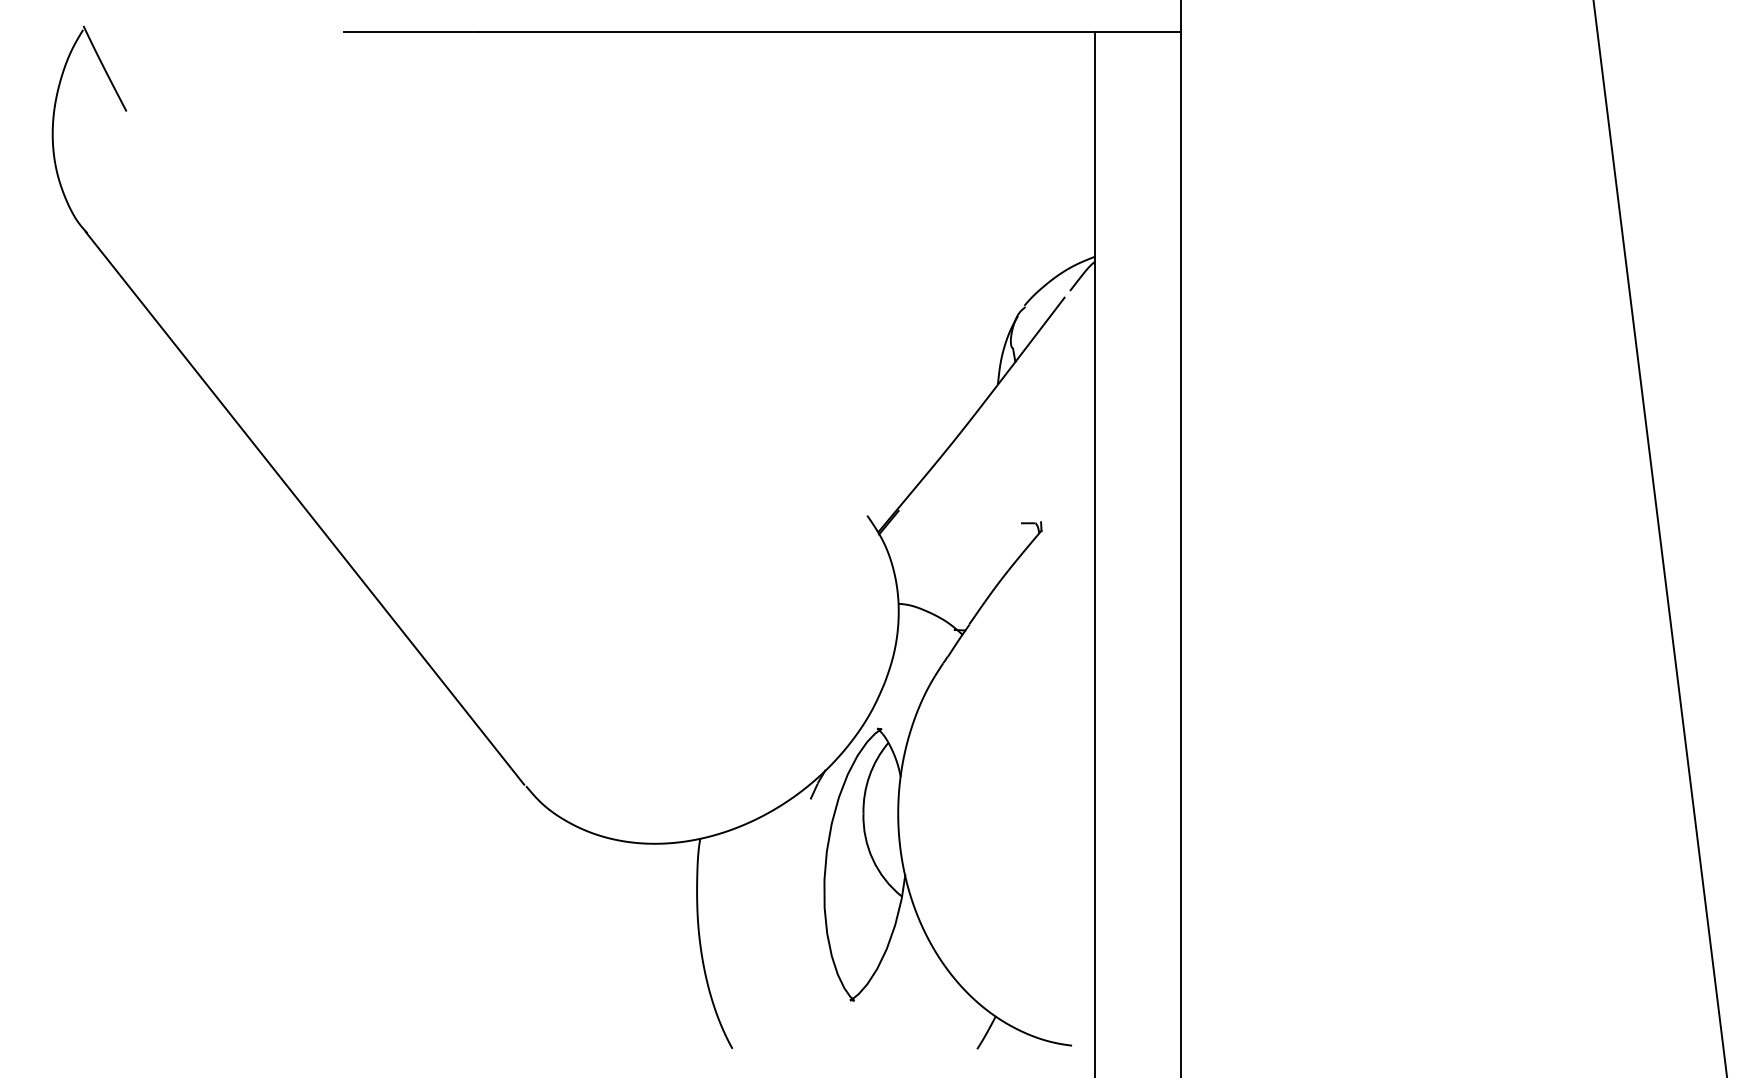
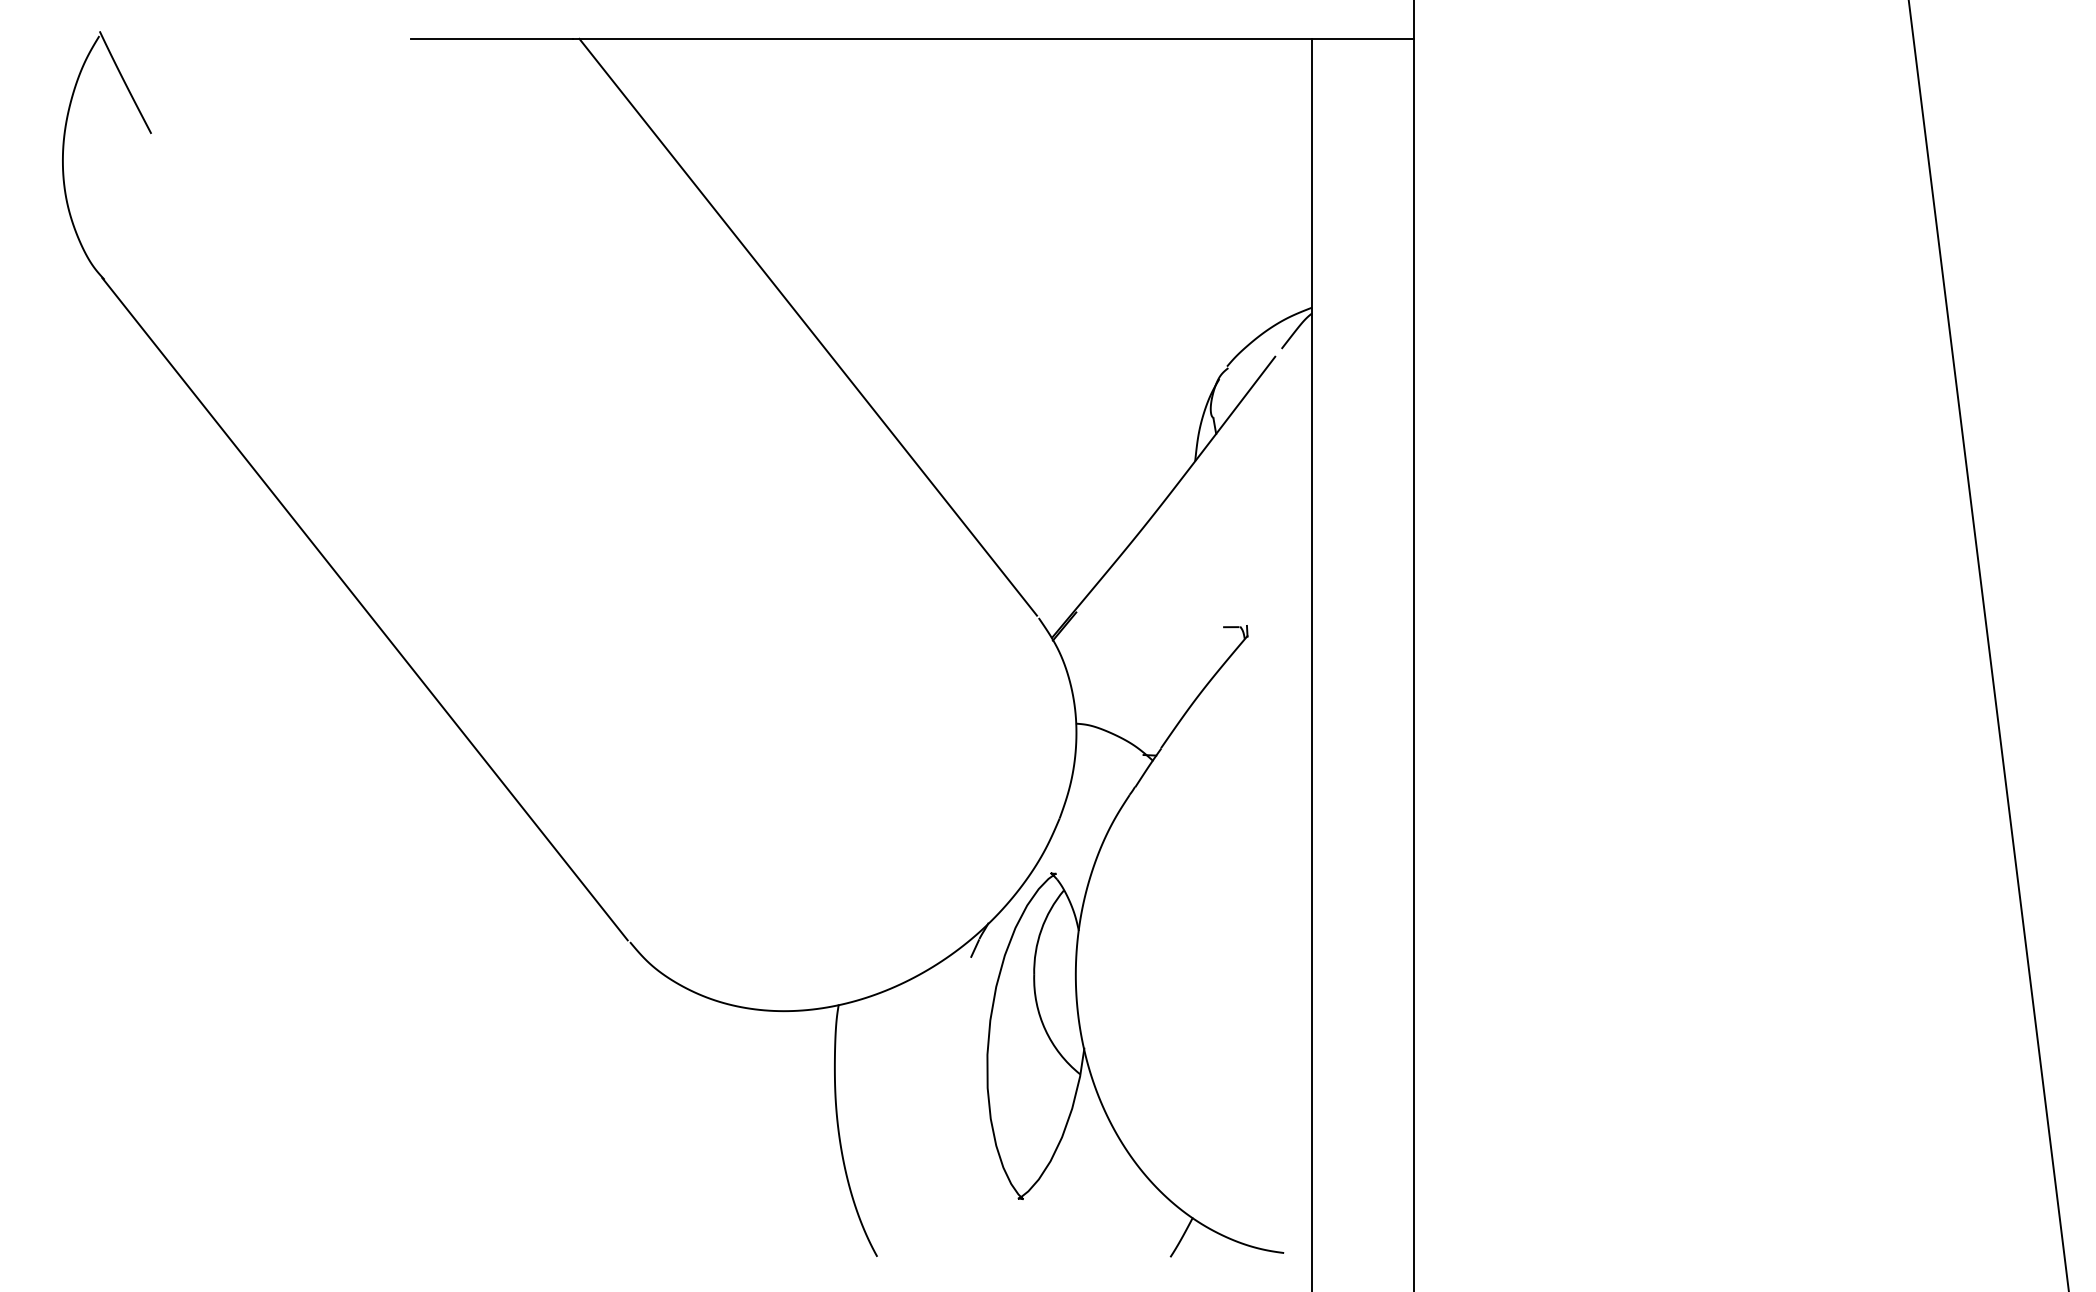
line: (675, 272) -> (808, 326), added

